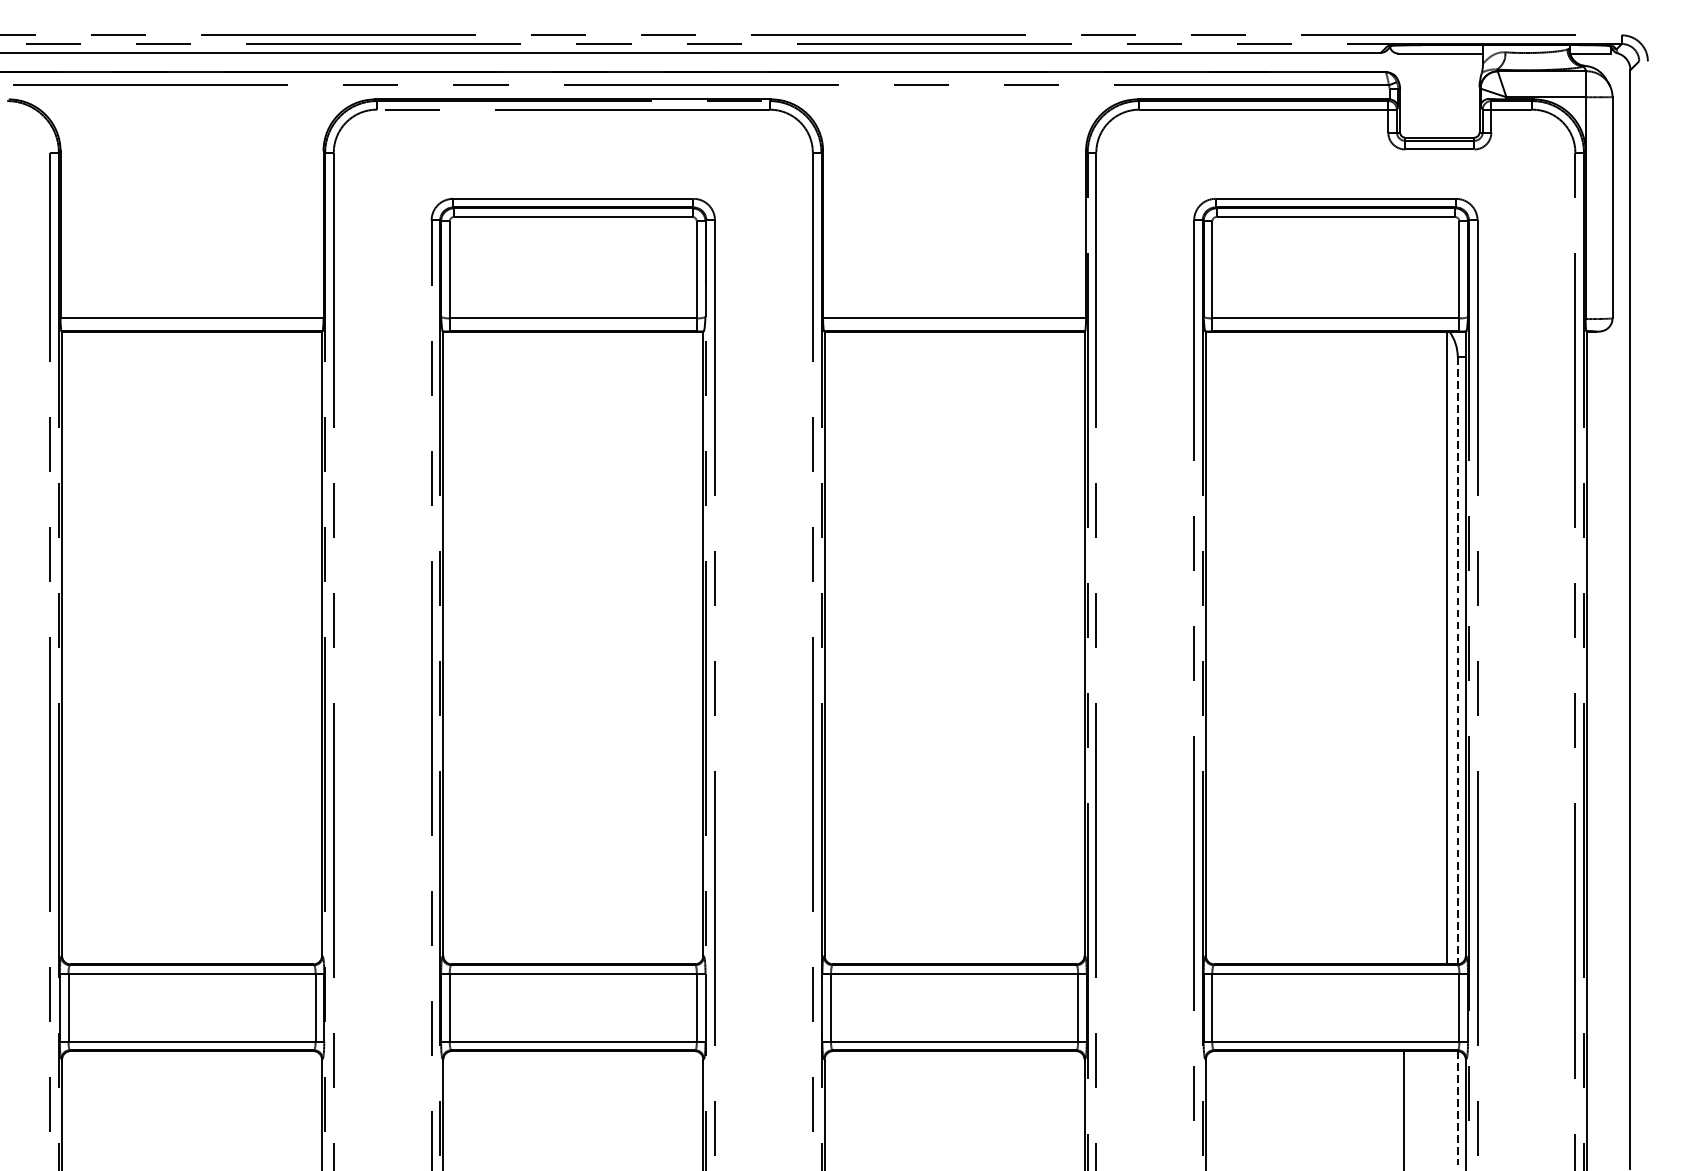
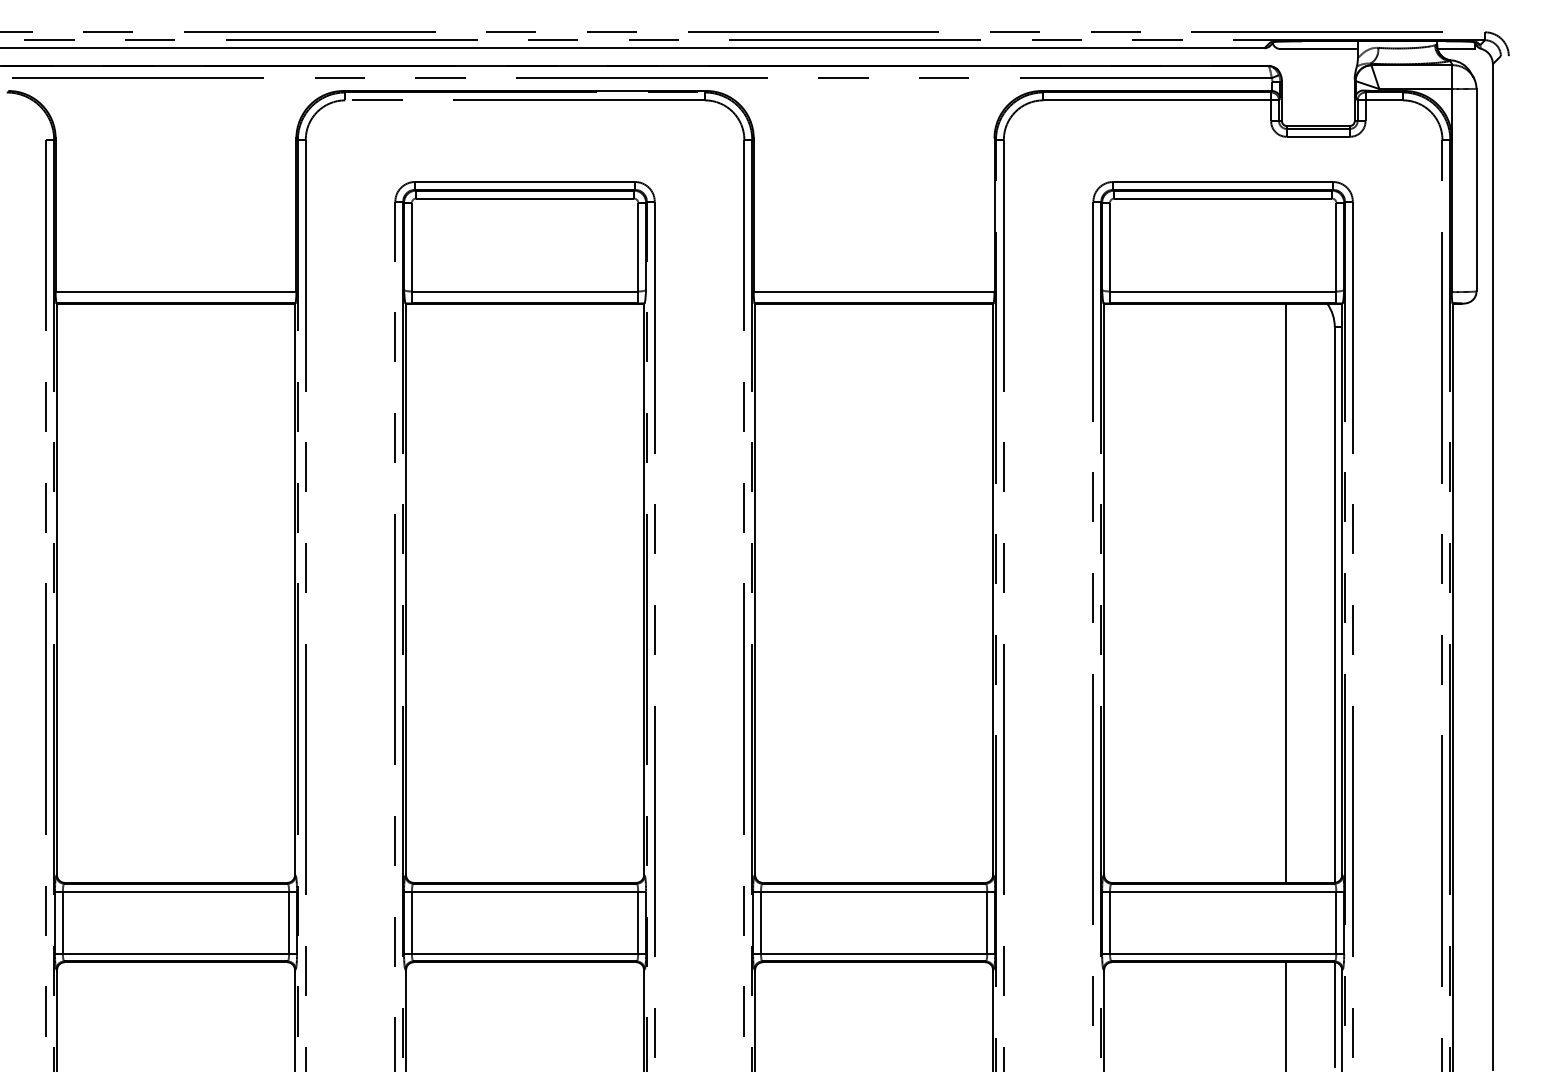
line: (1446, 647) -> (1285, 592), moved
line: (1457, 660) -> (1334, 604), dashed -> solid
line: (1457, 1109) -> (1334, 1015), dashed -> solid

